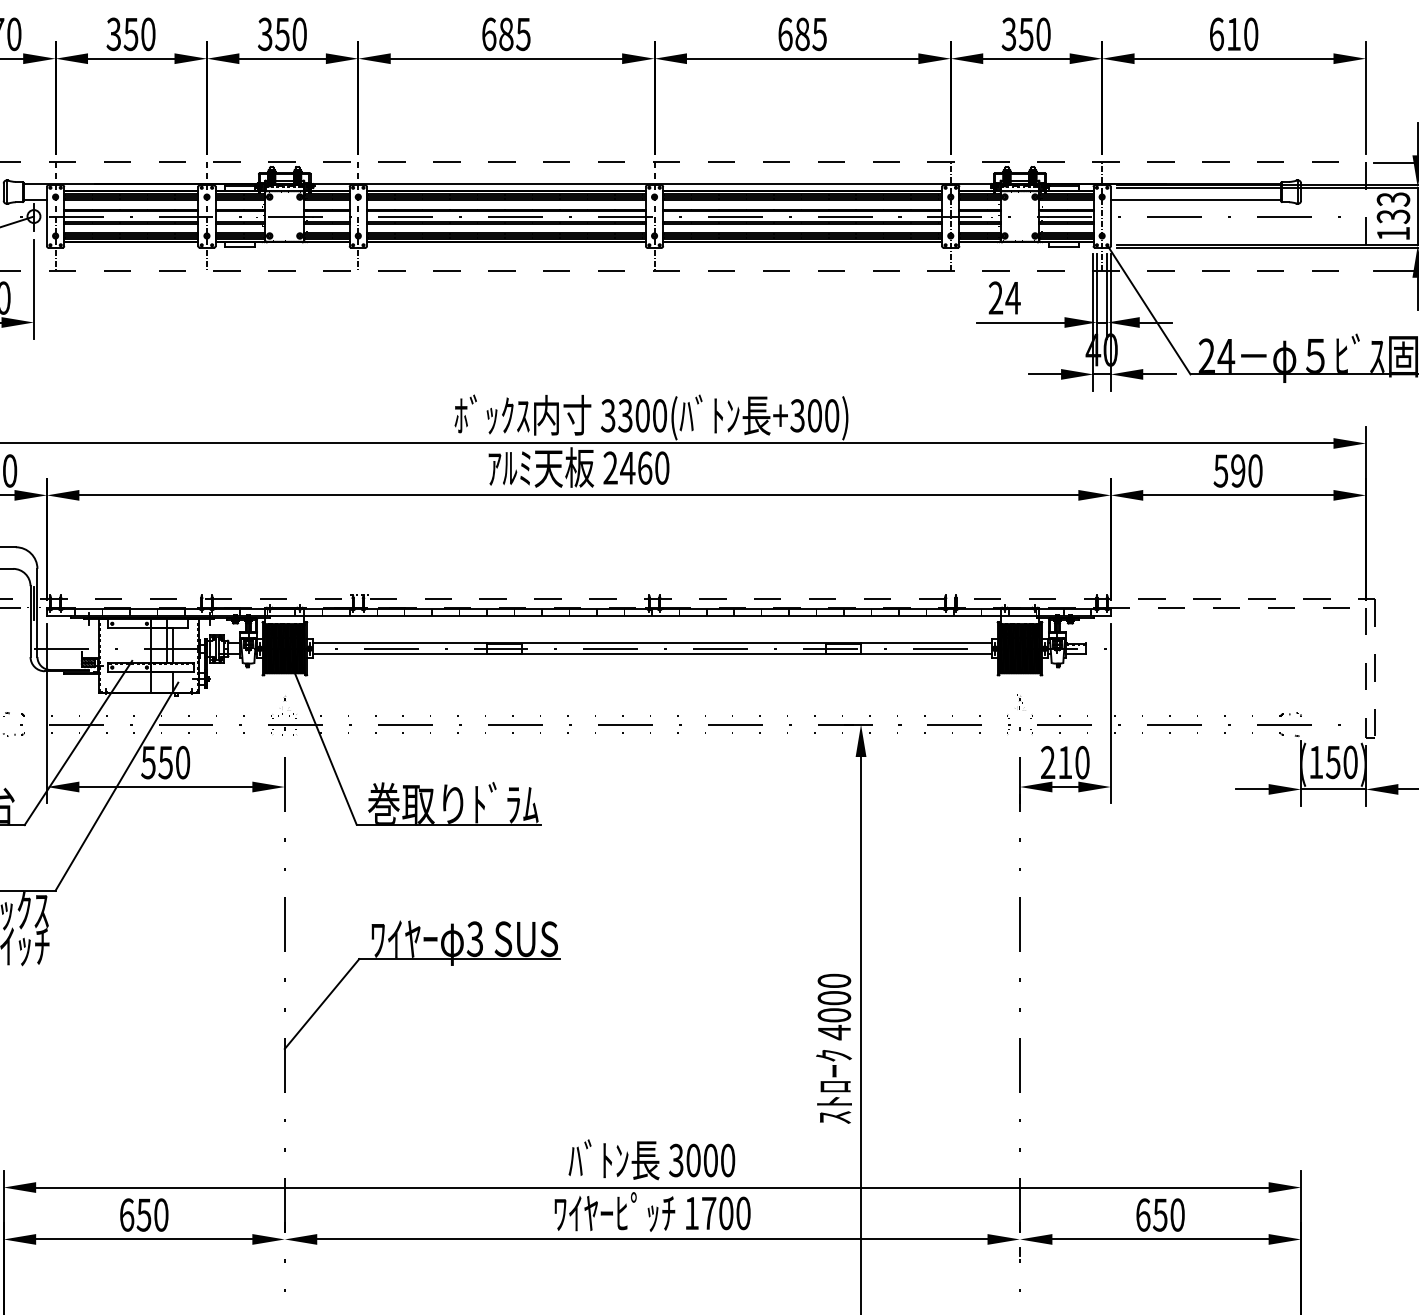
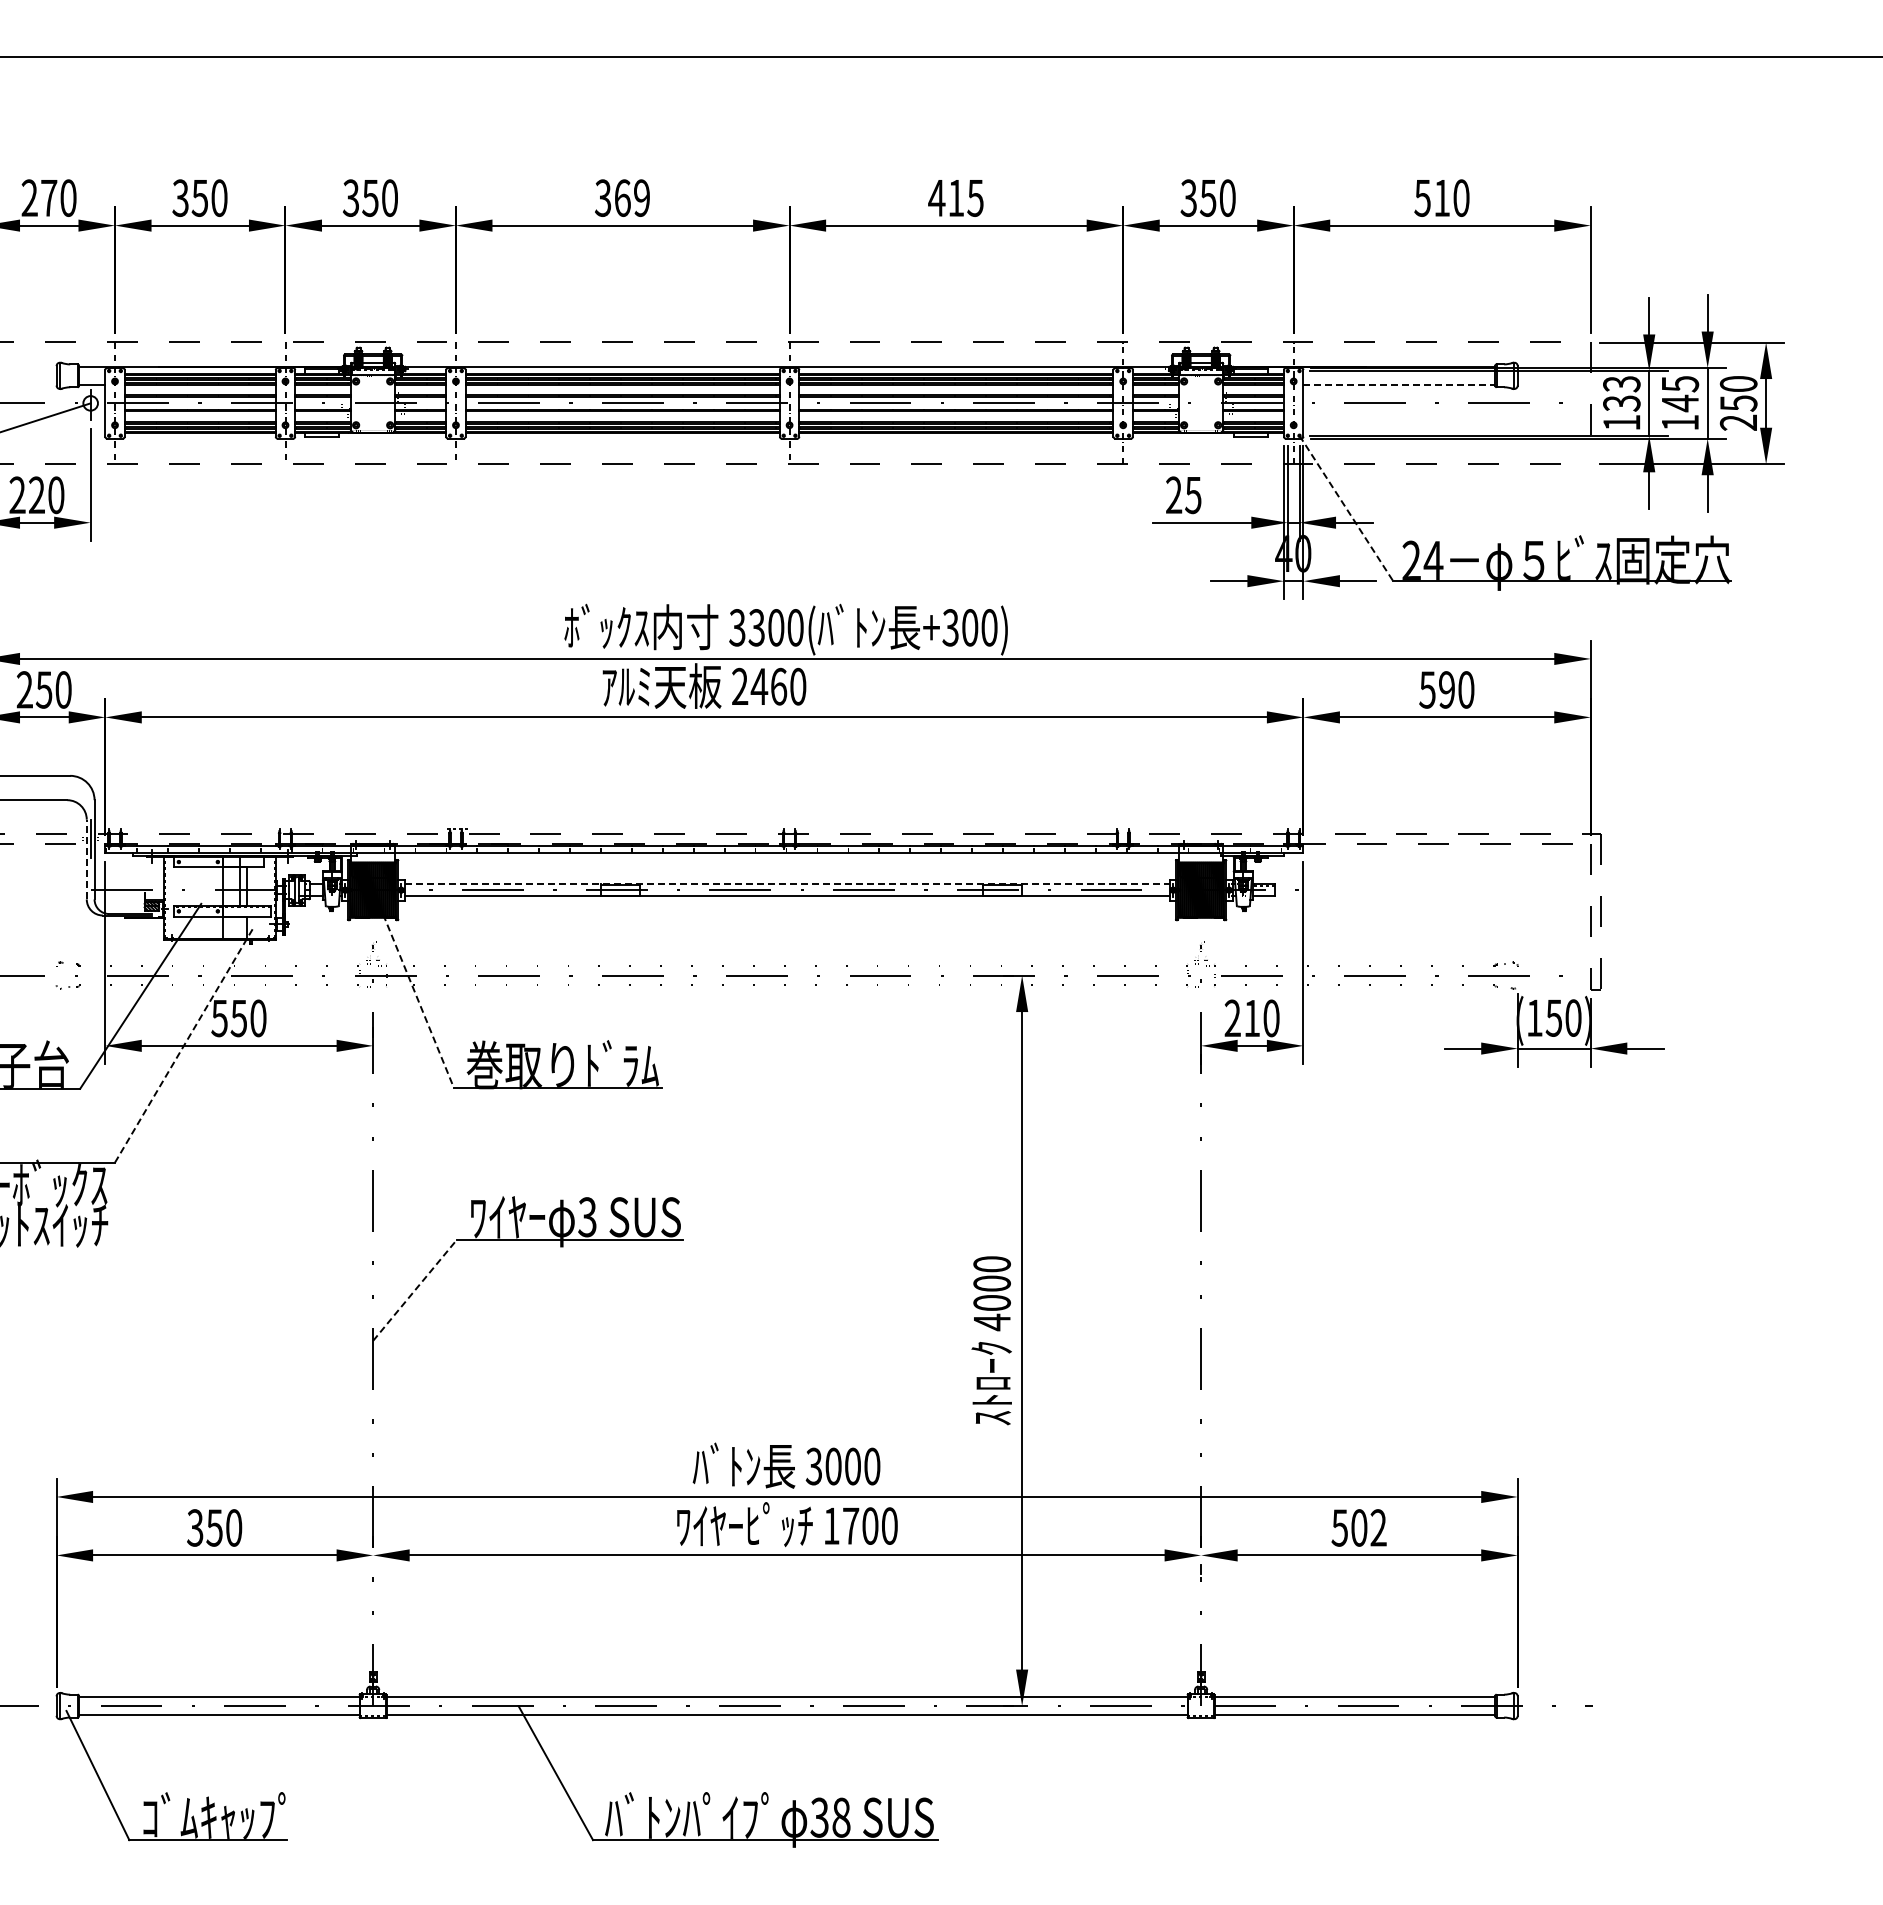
text: (506, 33) -> (622, 197), 685 -> 369
text: (1216, 33) -> (1422, 197), 610 -> 510
text: (793, 34) -> (946, 198), 685 -> 415
line: (1196, 200) -> (1399, 385), solid -> dashed
text: (1013, 298) -> (1193, 495), 24 -> 25
line: (1149, 309) -> (1346, 508), solid -> dashed
line: (30, 621) -> (86, 859), solid -> dashed
line: (652, 643) -> (787, 884), solid -> dashed
line: (323, 743) -> (416, 996), solid -> dashed
line: (117, 786) -> (184, 1045), solid -> dashed
line: (322, 1004) -> (415, 1290), solid -> dashed
text: (127, 1214) -> (195, 1527), 650 -> 350
text: (1159, 1214) -> (1358, 1527), 650 -> 502

